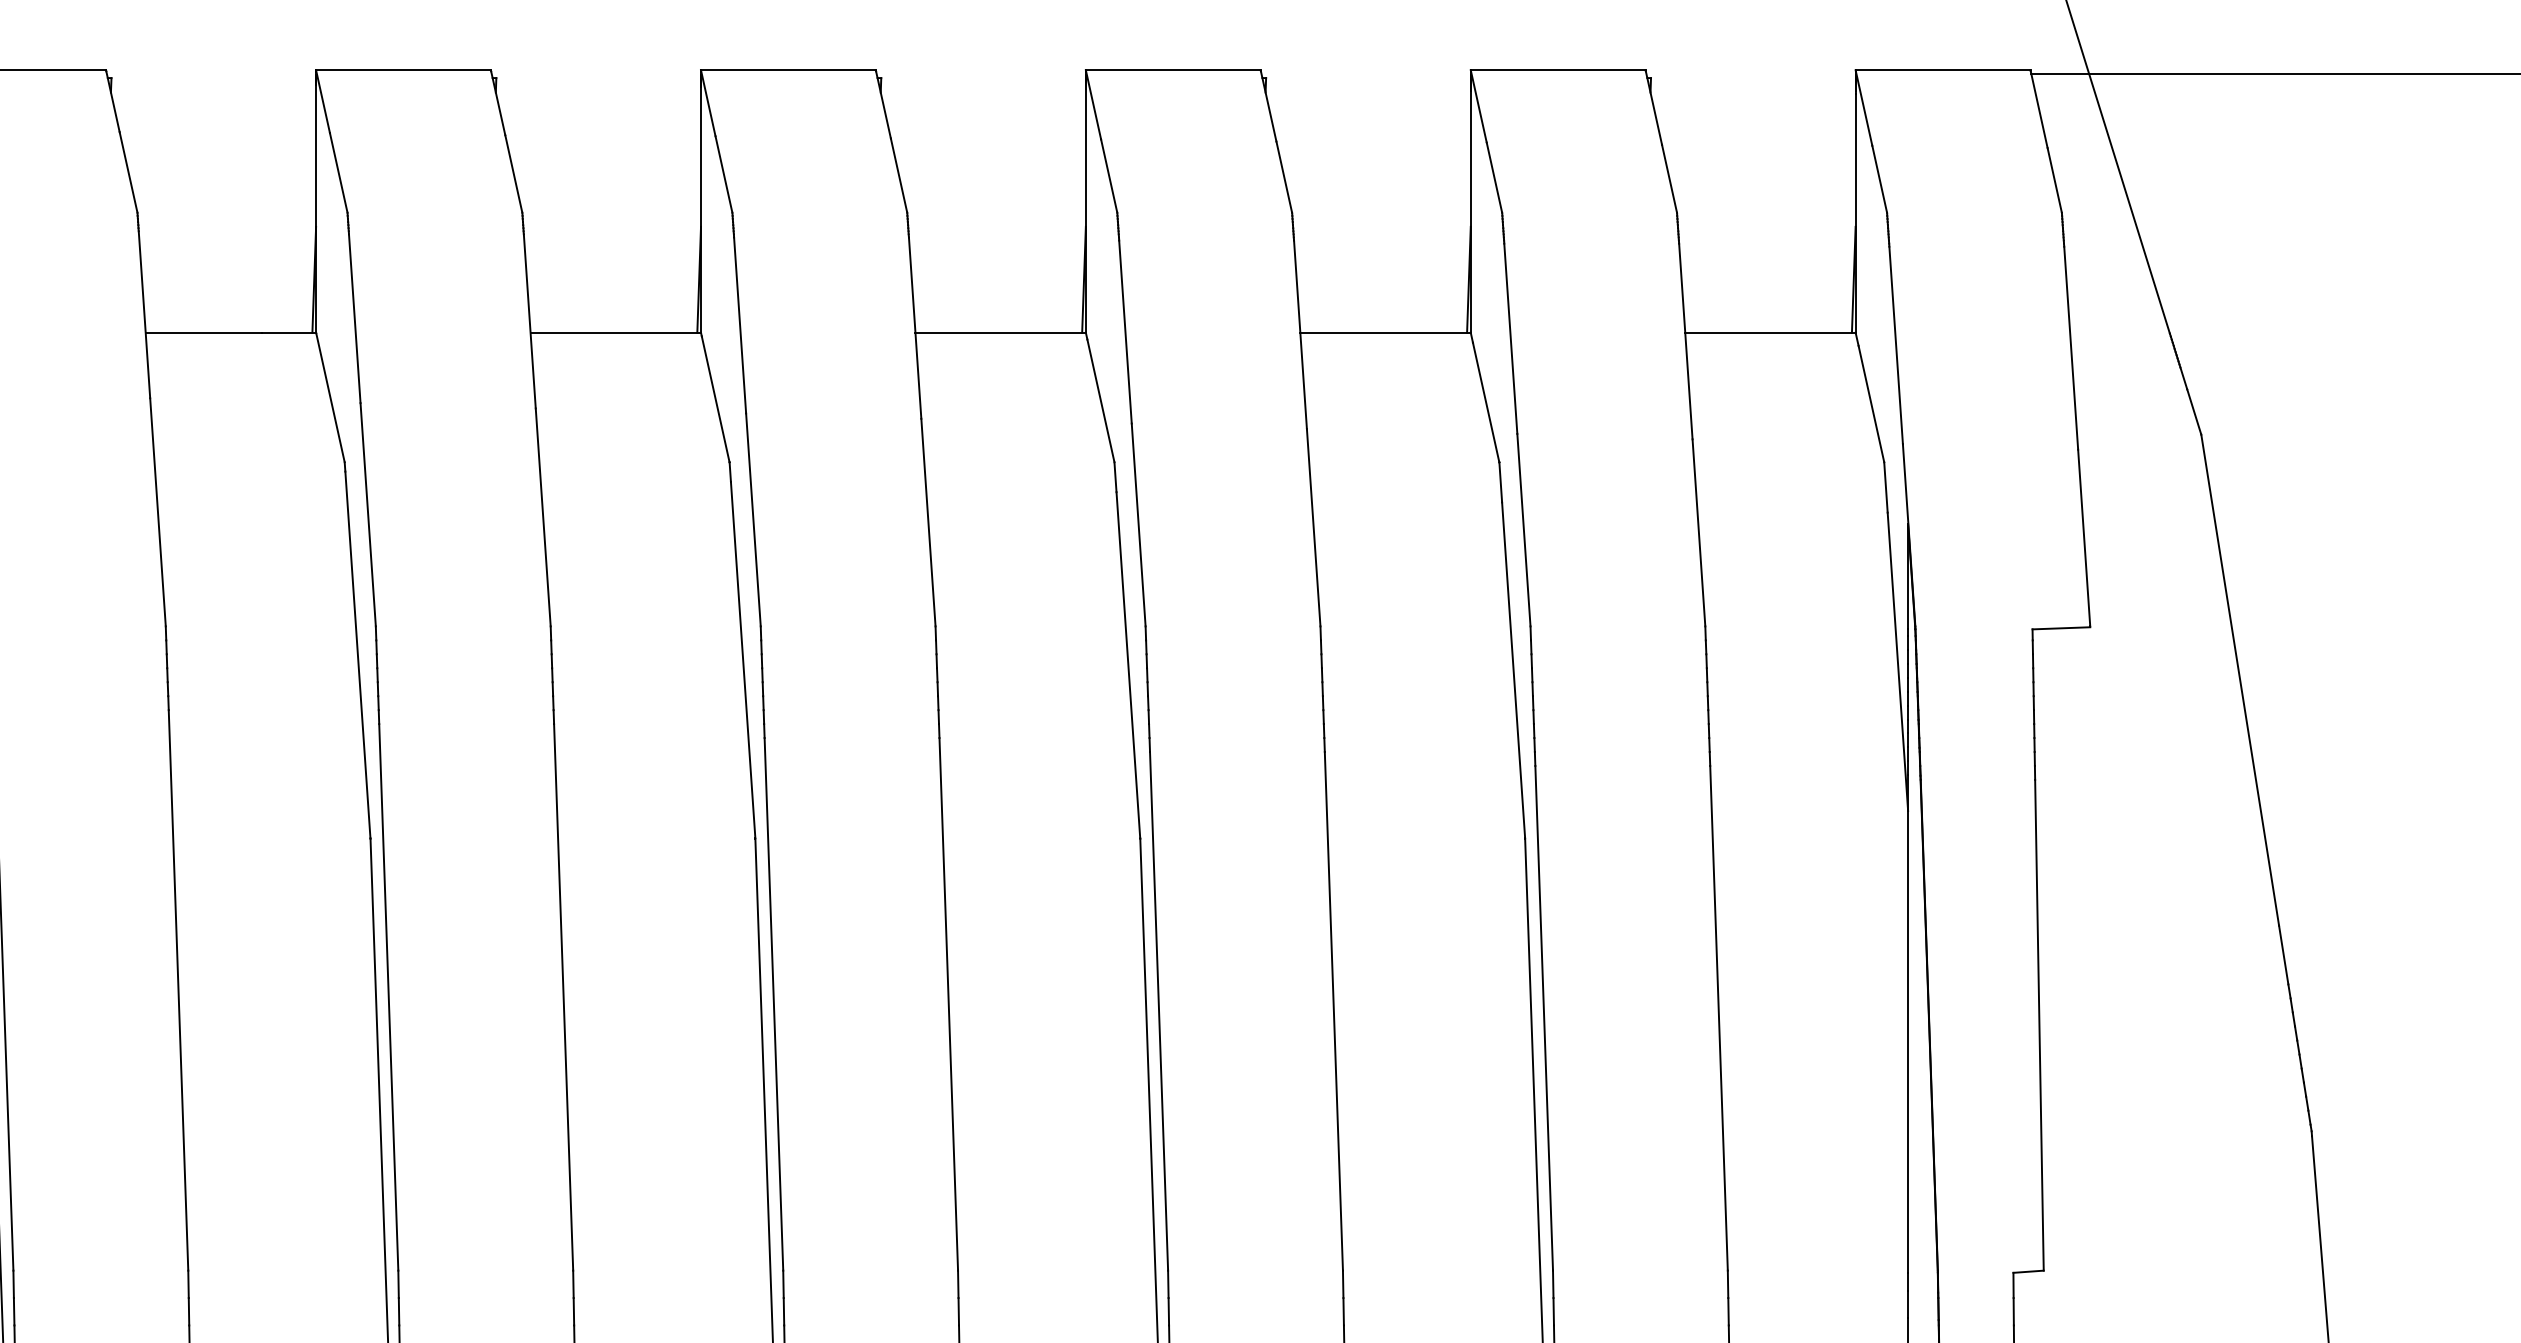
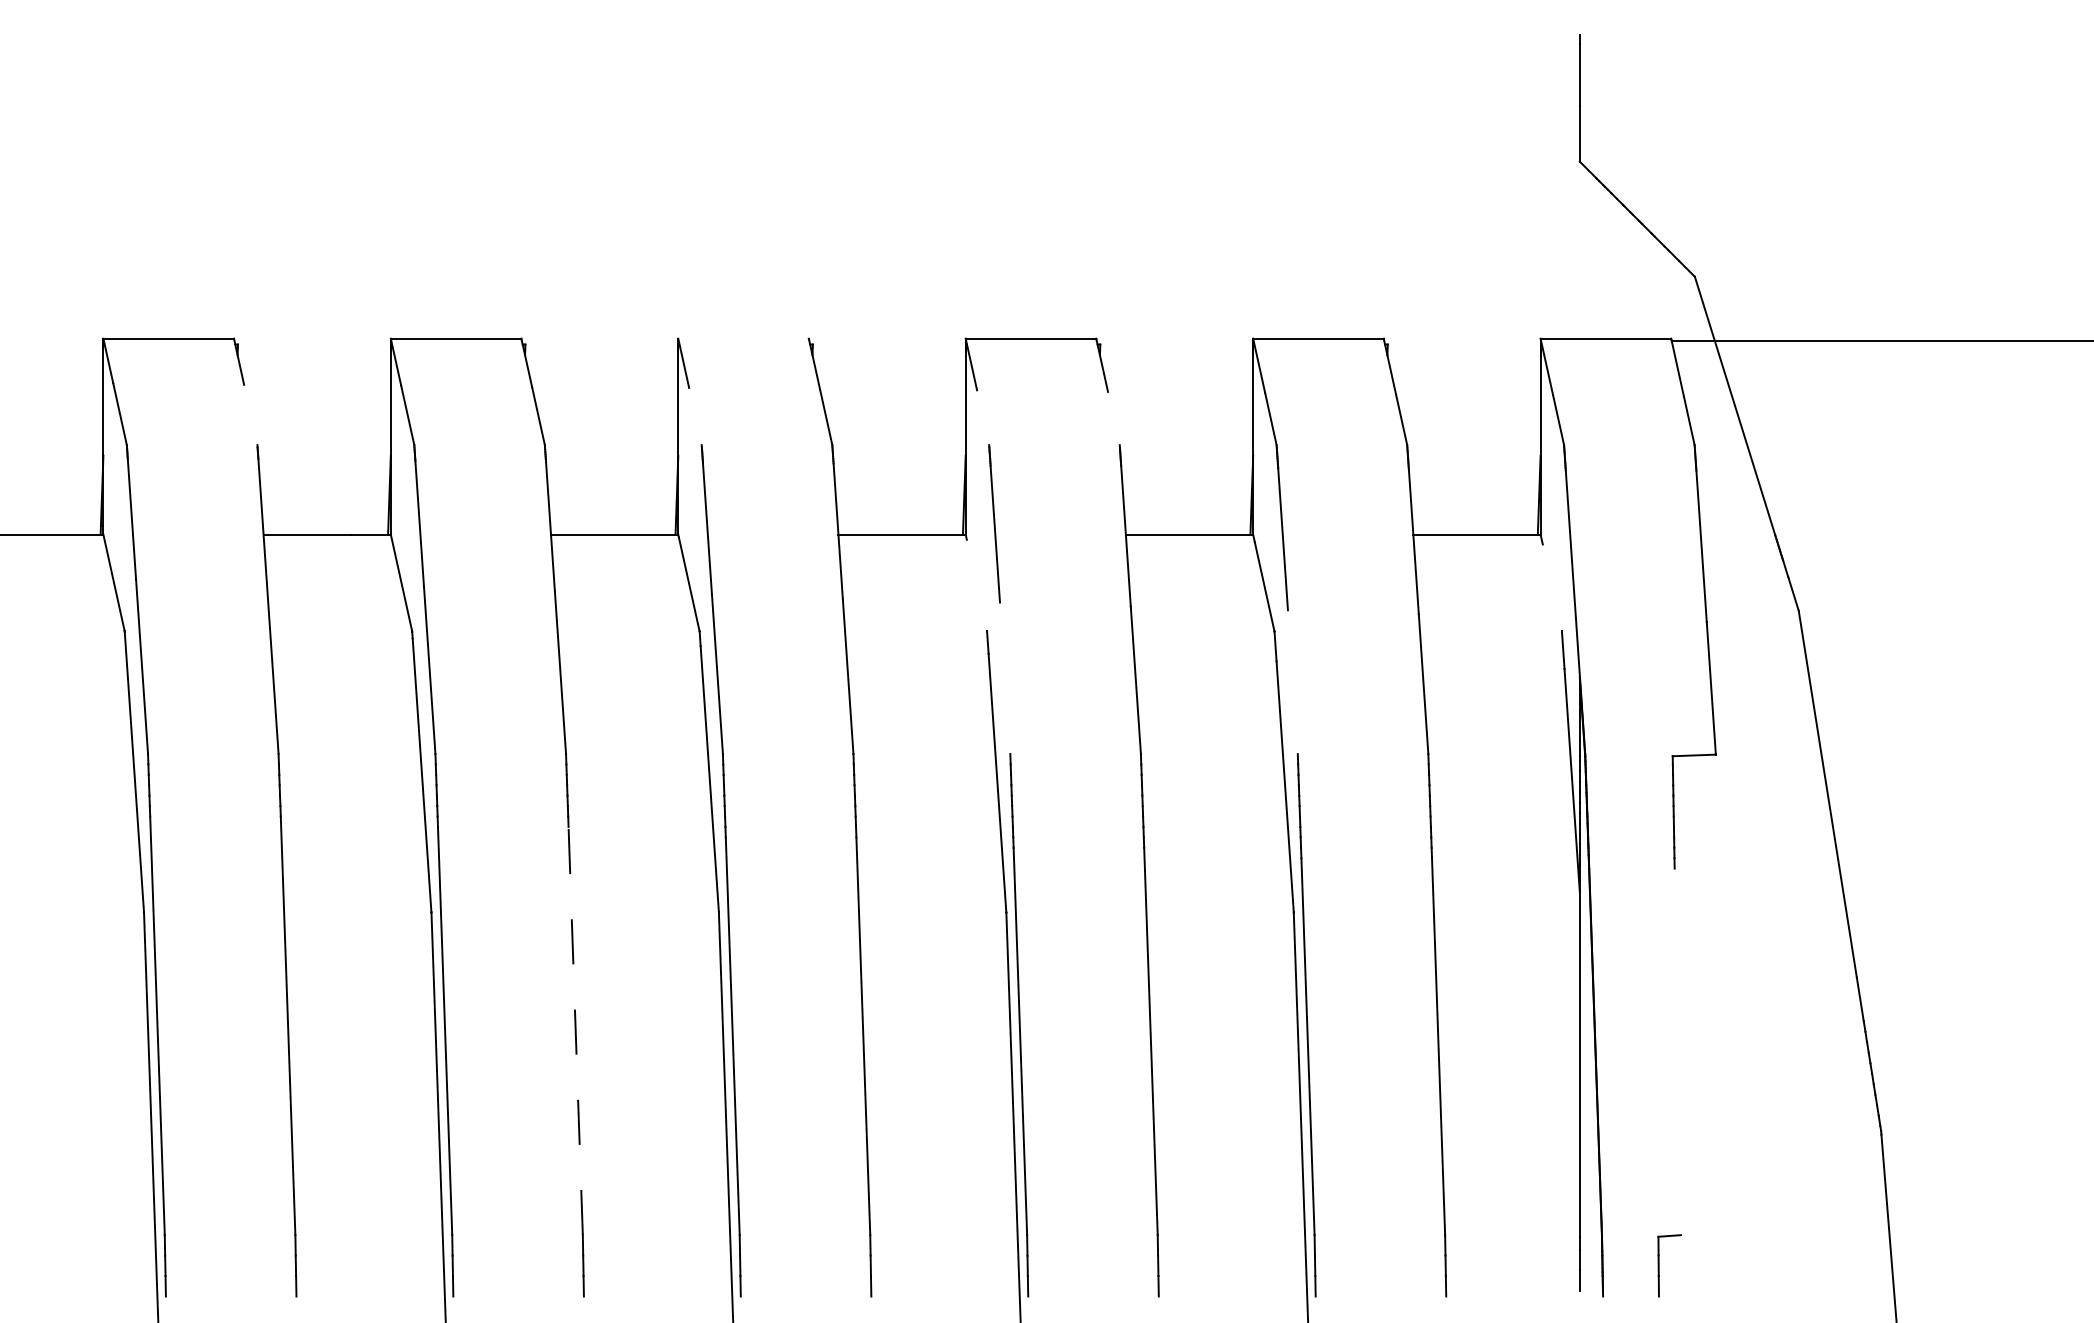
line: (788, 70) -> (743, 338), removed
line: (128, 171) -> (250, 414), removed
line: (724, 174) -> (695, 416), removed
line: (1109, 175) -> (983, 417), removed
line: (1283, 177) -> (1113, 418), removed
line: (1100, 400) -> (976, 585), removed
line: (1870, 403) -> (1551, 587), removed
line: (1137, 525) -> (1004, 678), removed
line: (1523, 530) -> (1292, 682), removed
line: (563, 996) -> (575, 1030), solid -> dashed
line: (2038, 1024) -> (1677, 1051), removed

